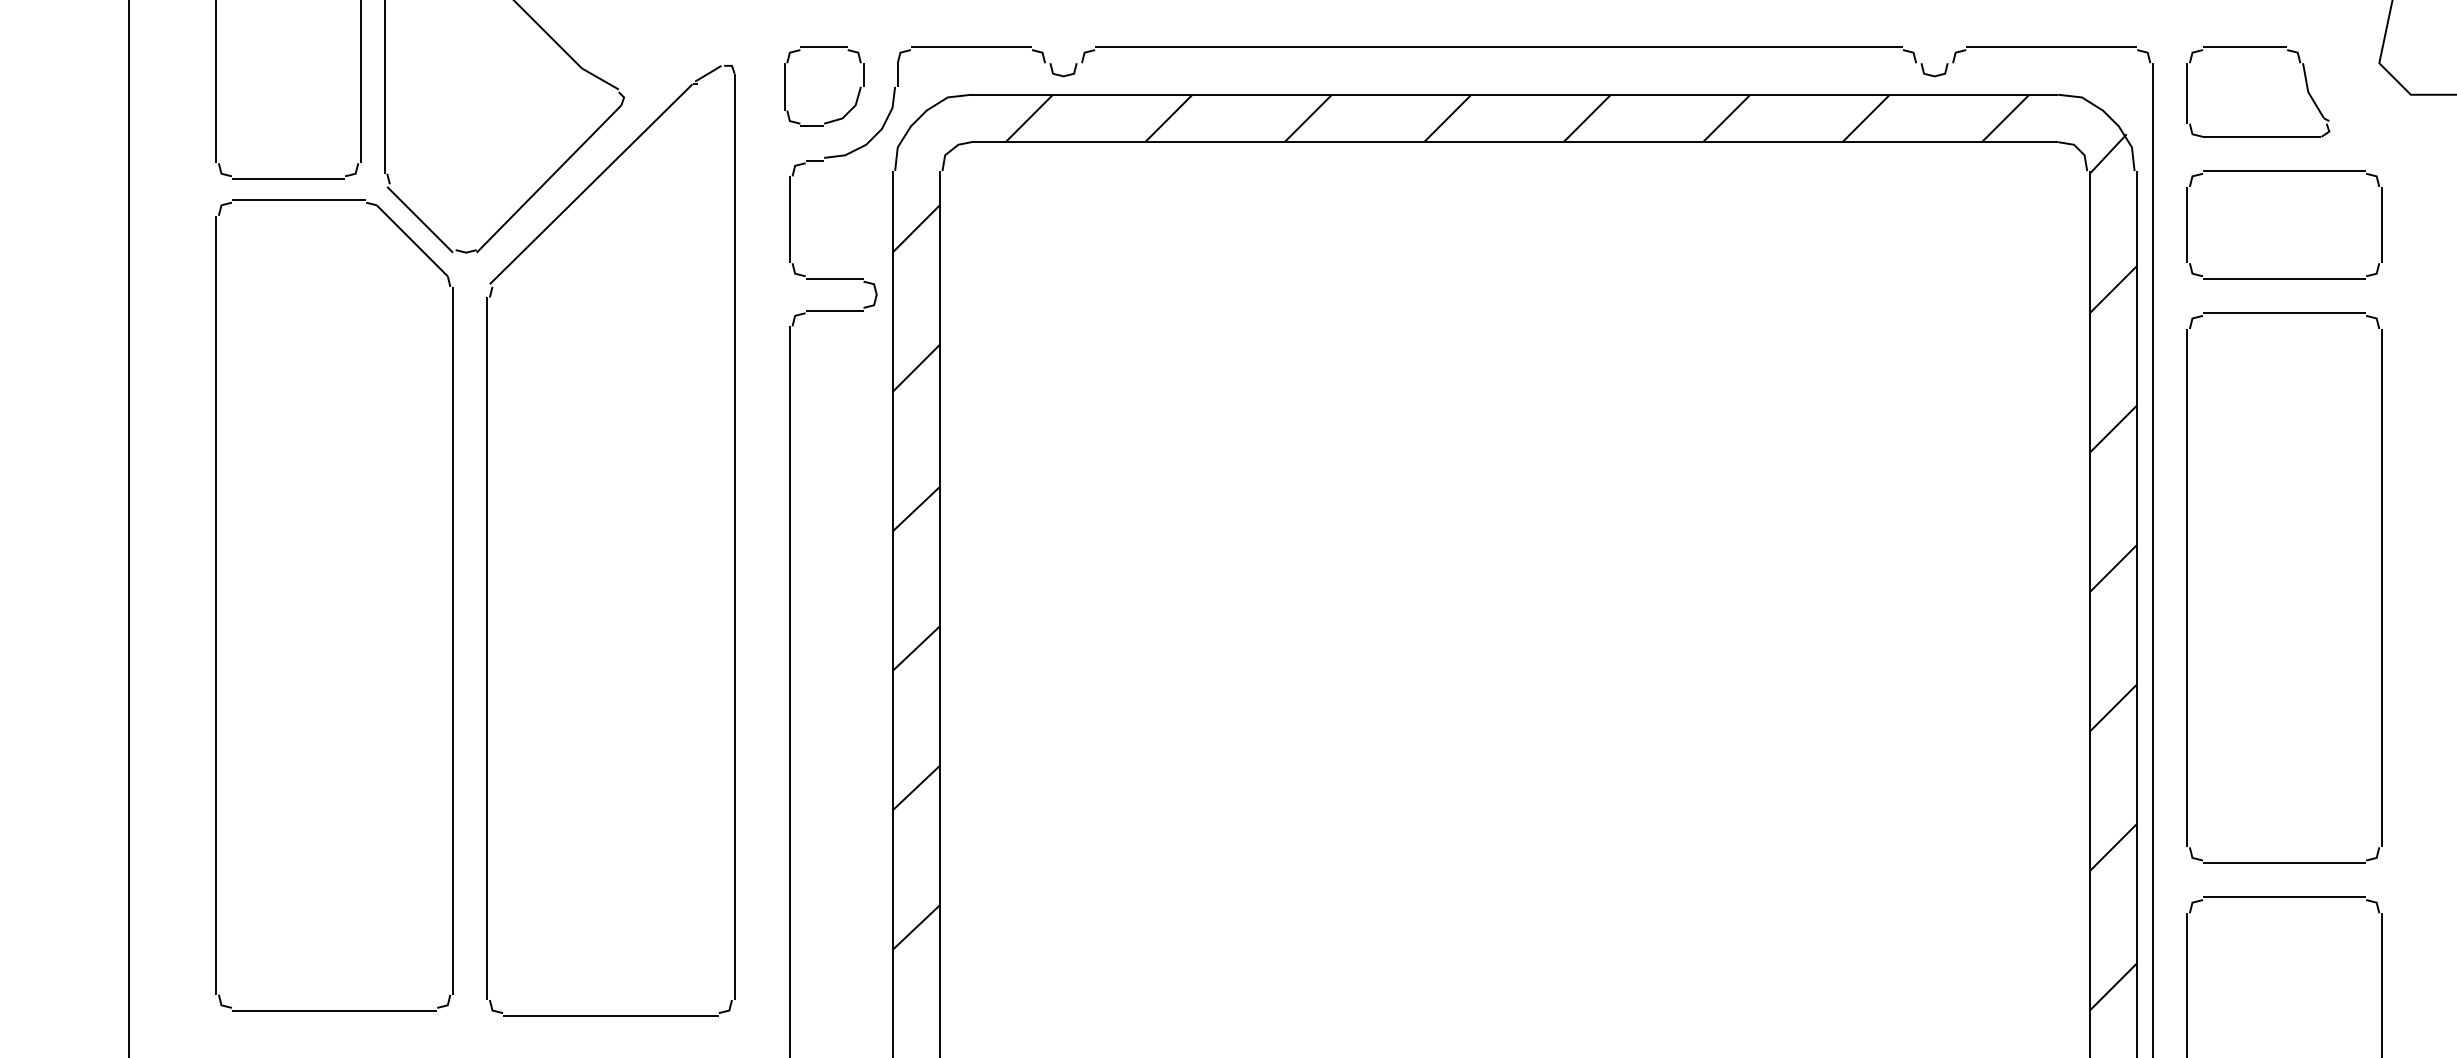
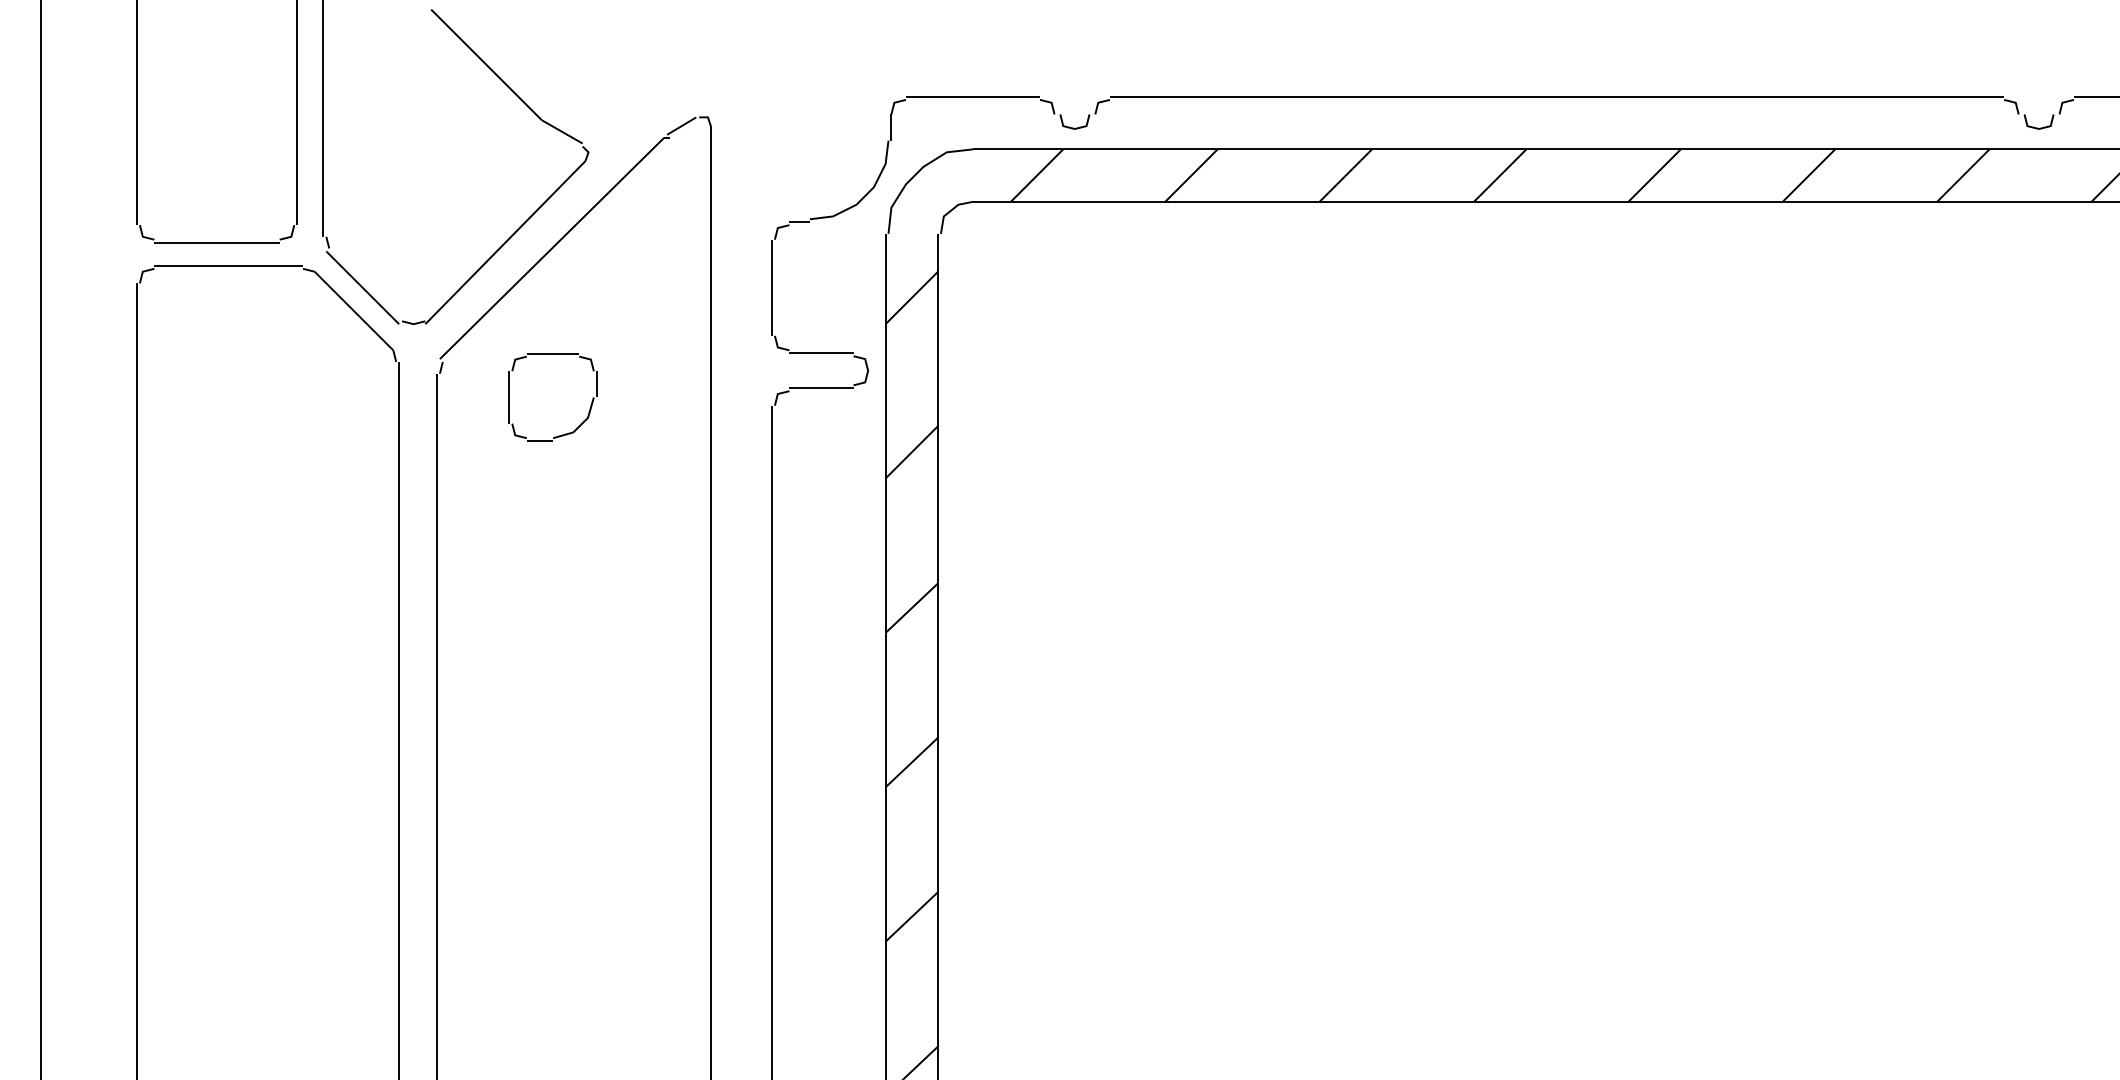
part: (857, 94) -> (590, 405), moved

